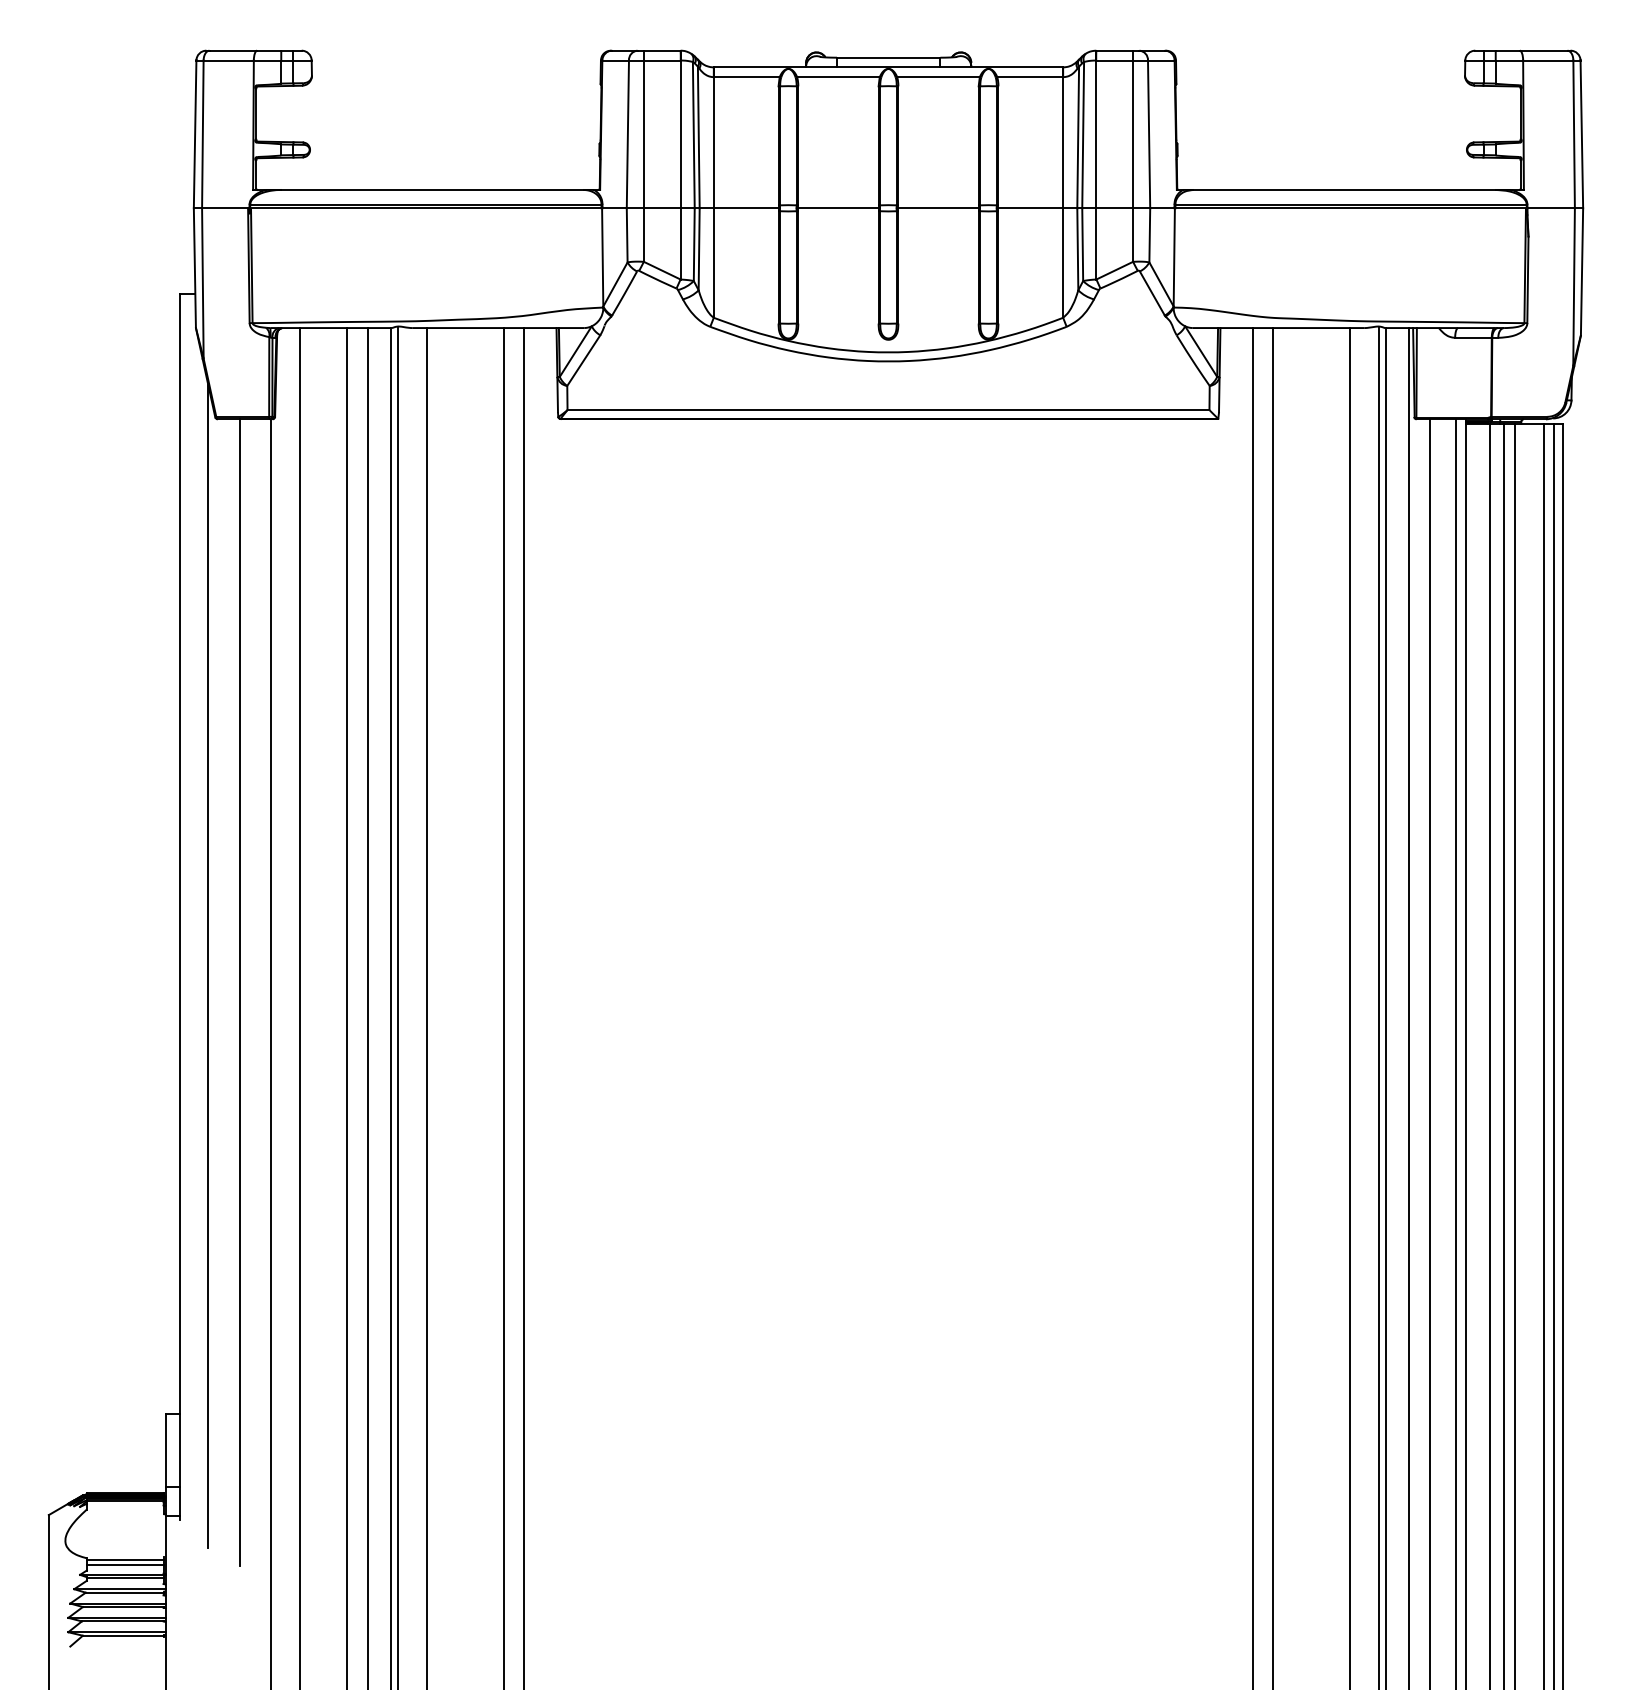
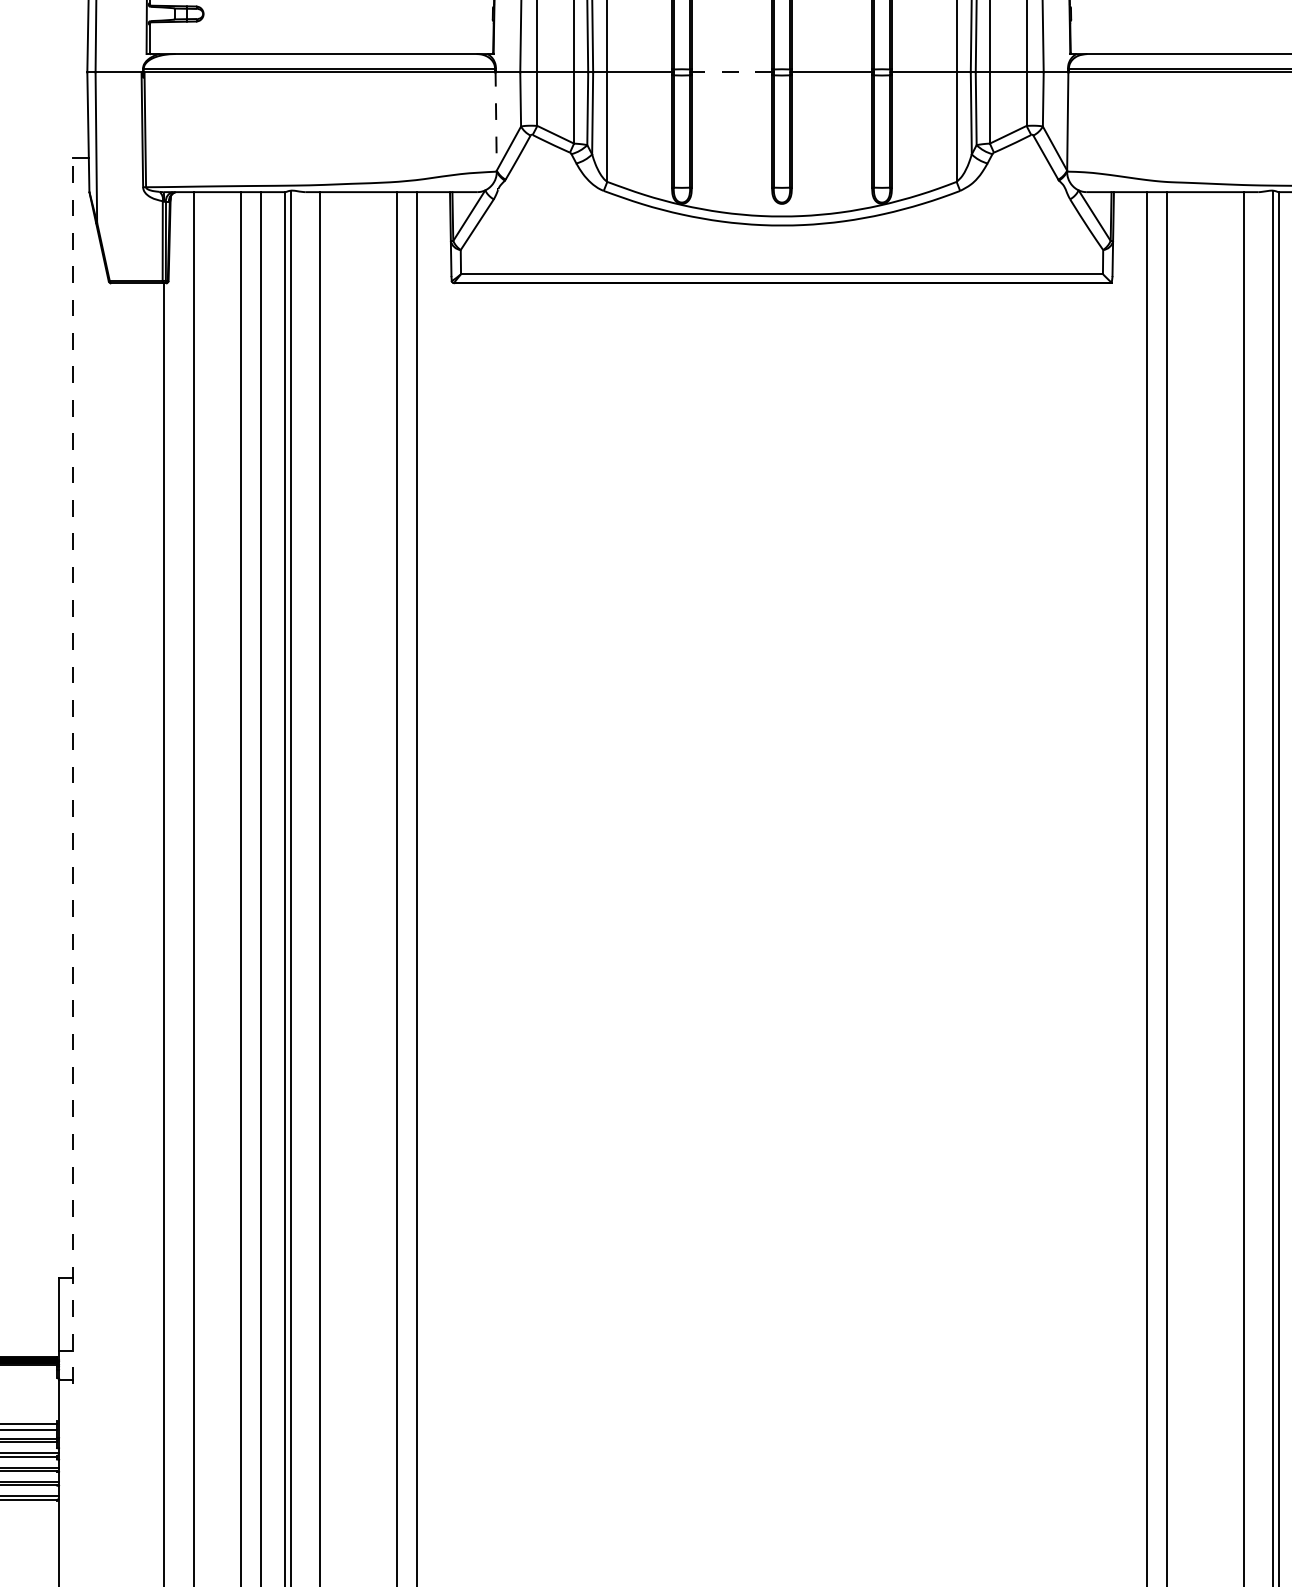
line: (837, 208) -> (730, 72), solid -> dashed
line: (602, 255) -> (495, 119), solid -> dashed
line: (179, 906) -> (72, 770), solid -> dashed
line: (208, 966) -> (101, 830), removed
line: (240, 992) -> (133, 856), removed

